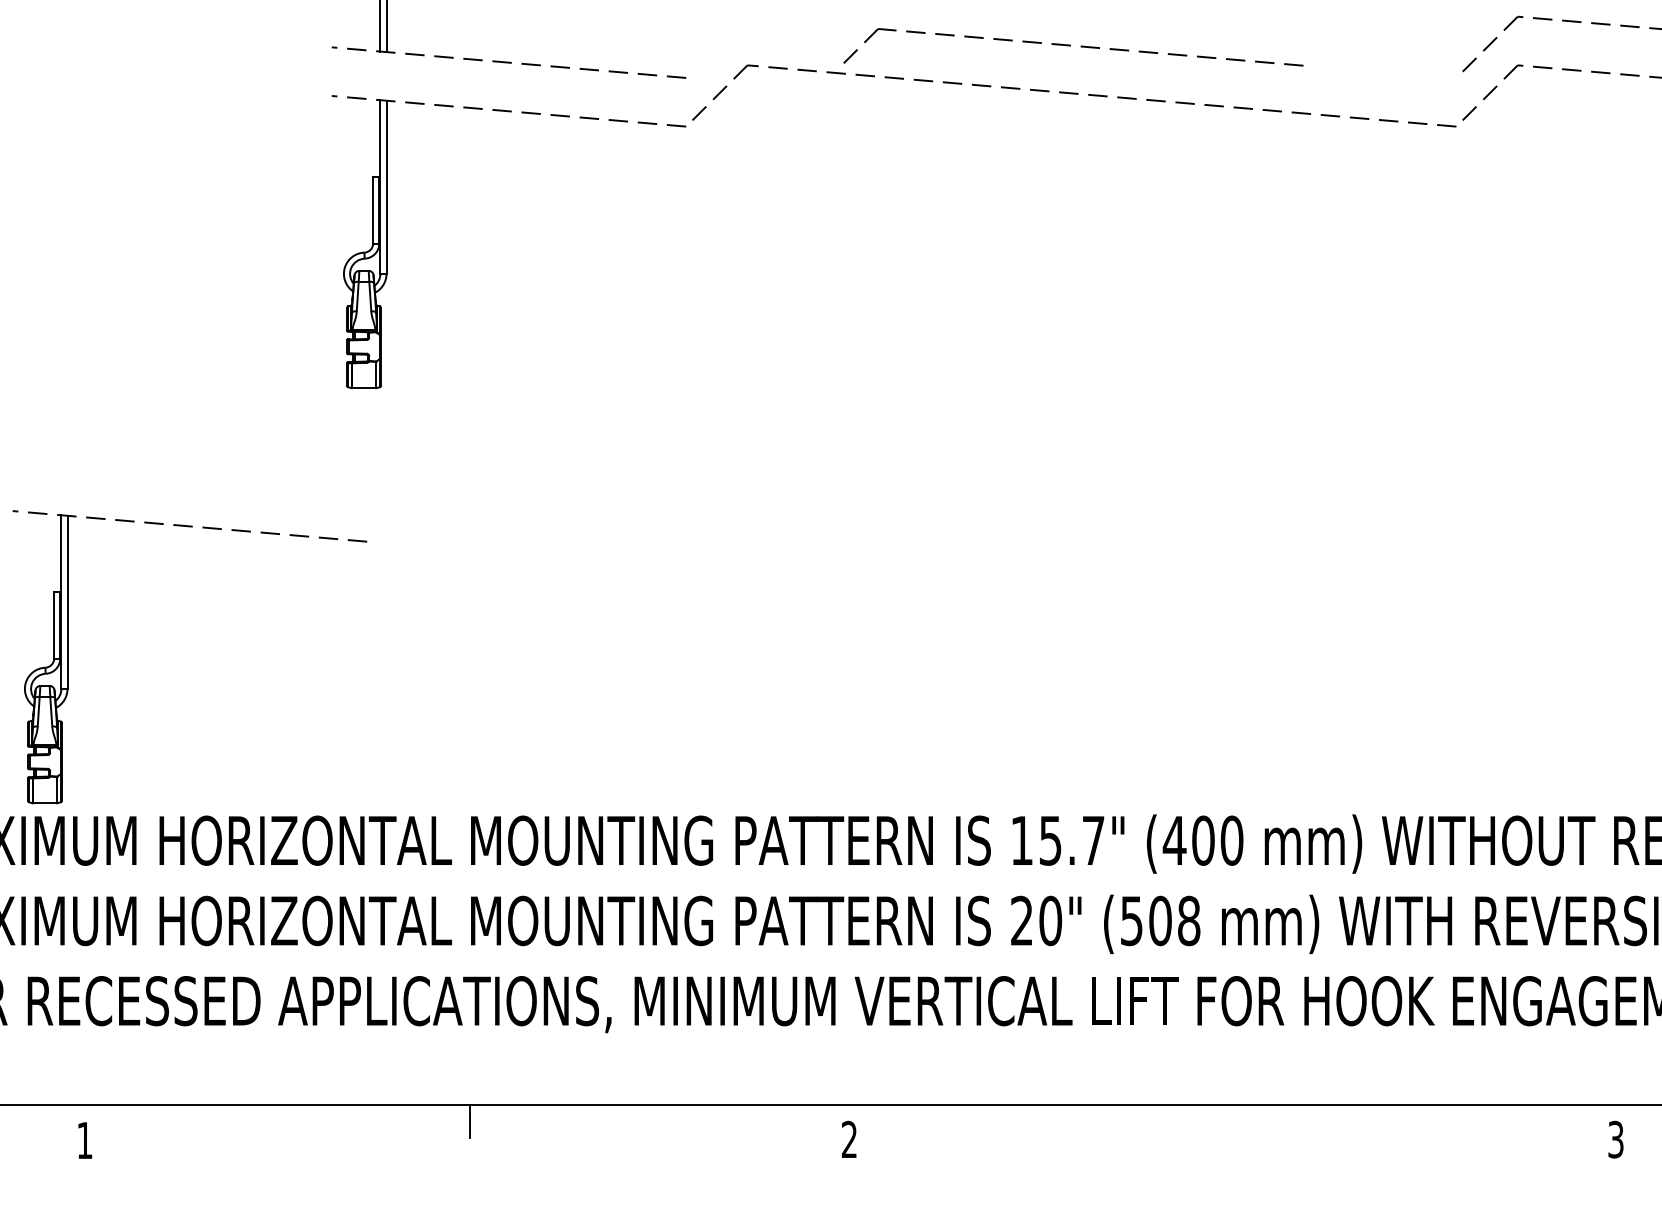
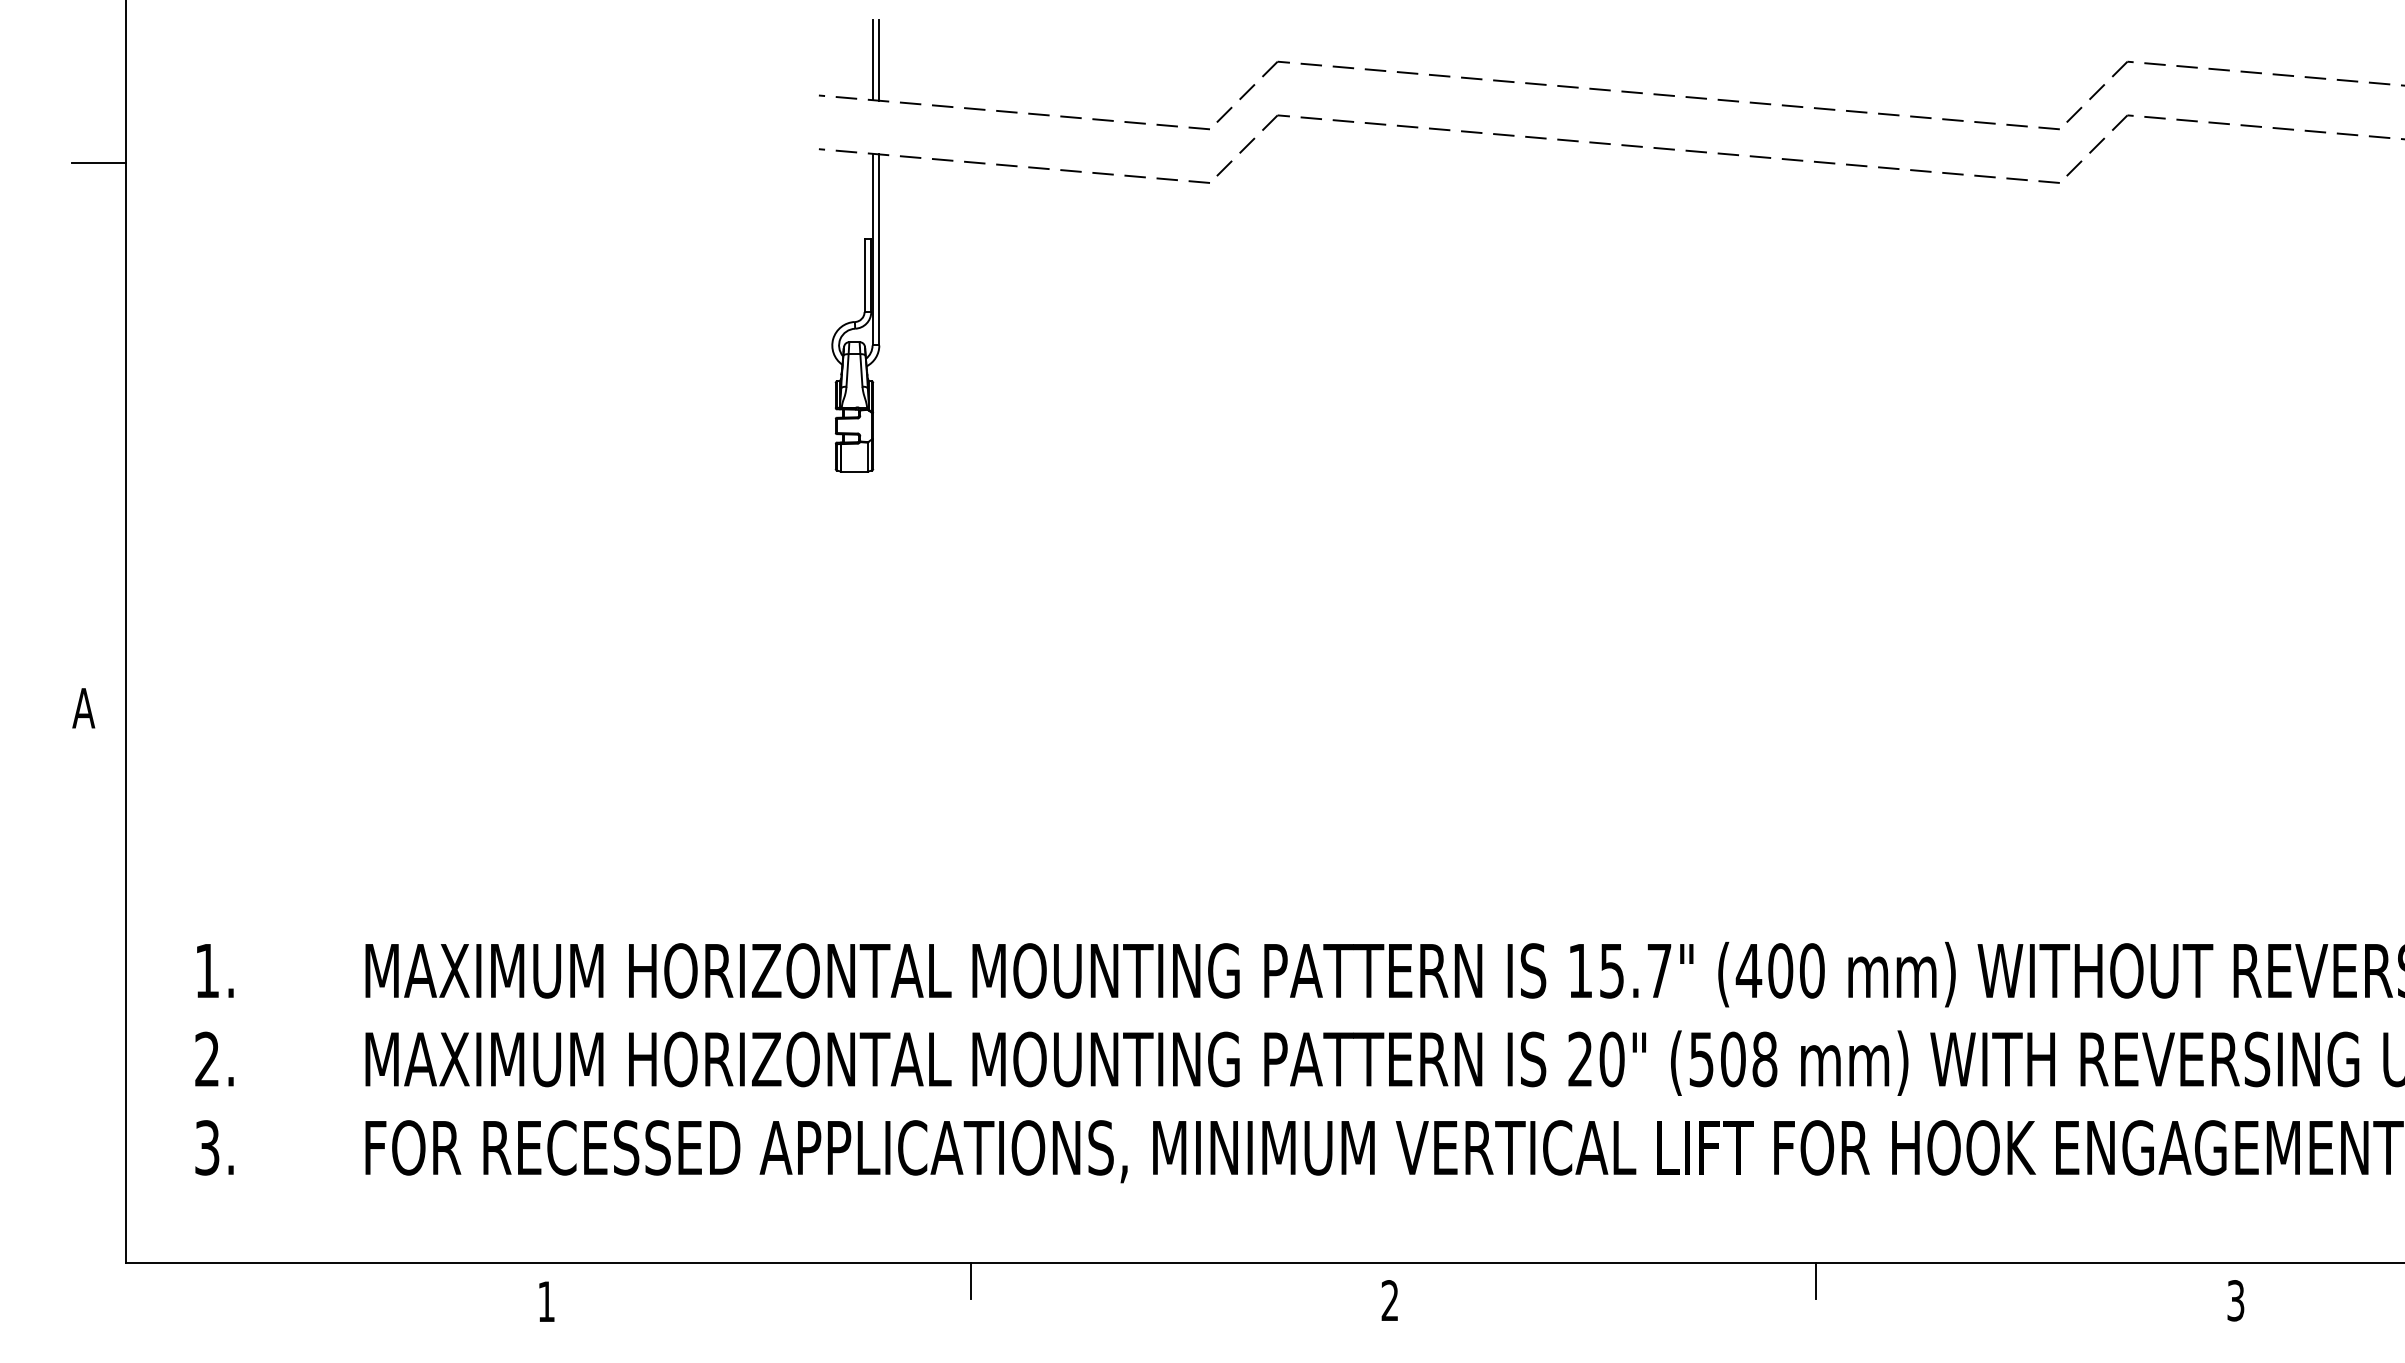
part: (1073, 47) -> (1637, 95), size x1.67
part: (67, 657) -> (527, 768), removed
line: (1235, 1121) -> (1816, 1280), added

